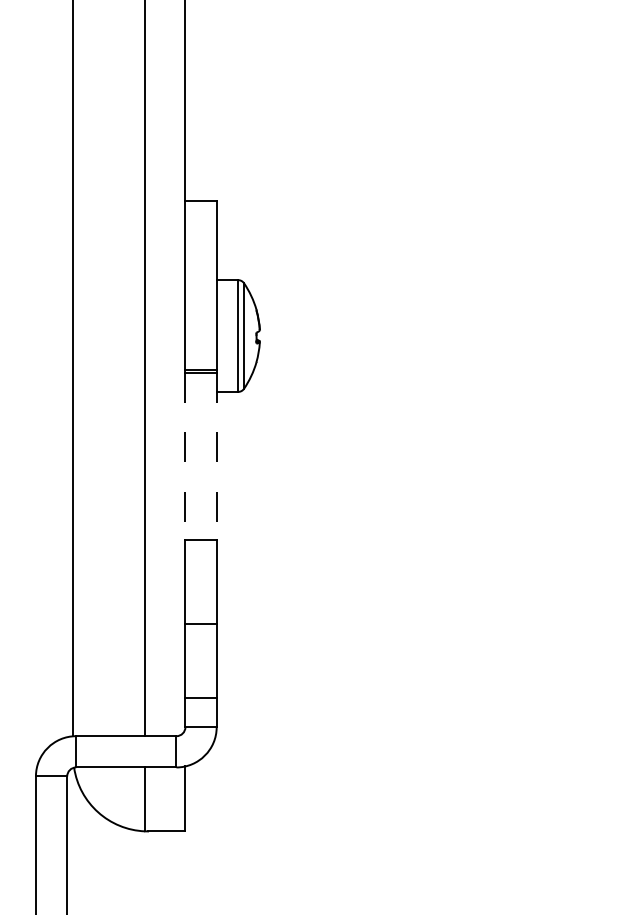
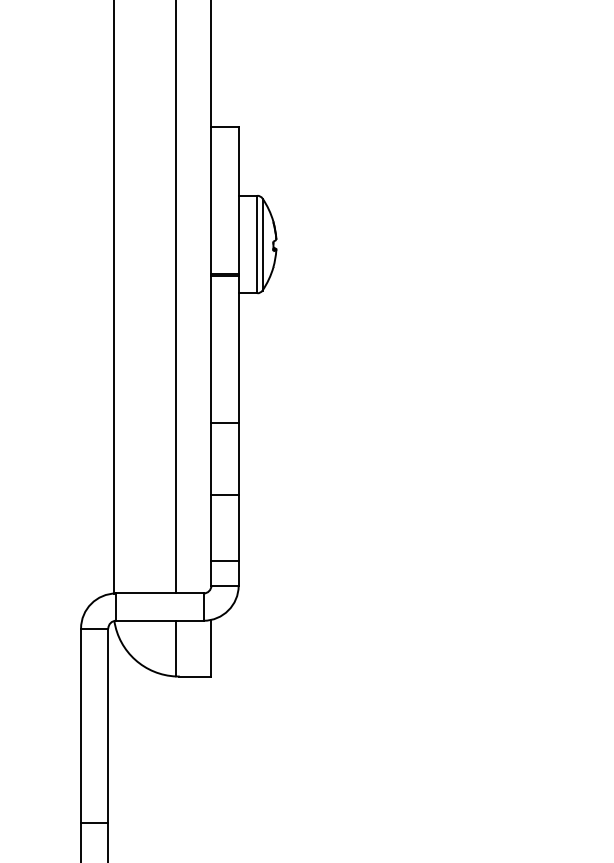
line: (185, 457) -> (211, 350), dashed -> solid
line: (216, 457) -> (238, 350), dashed -> solid

